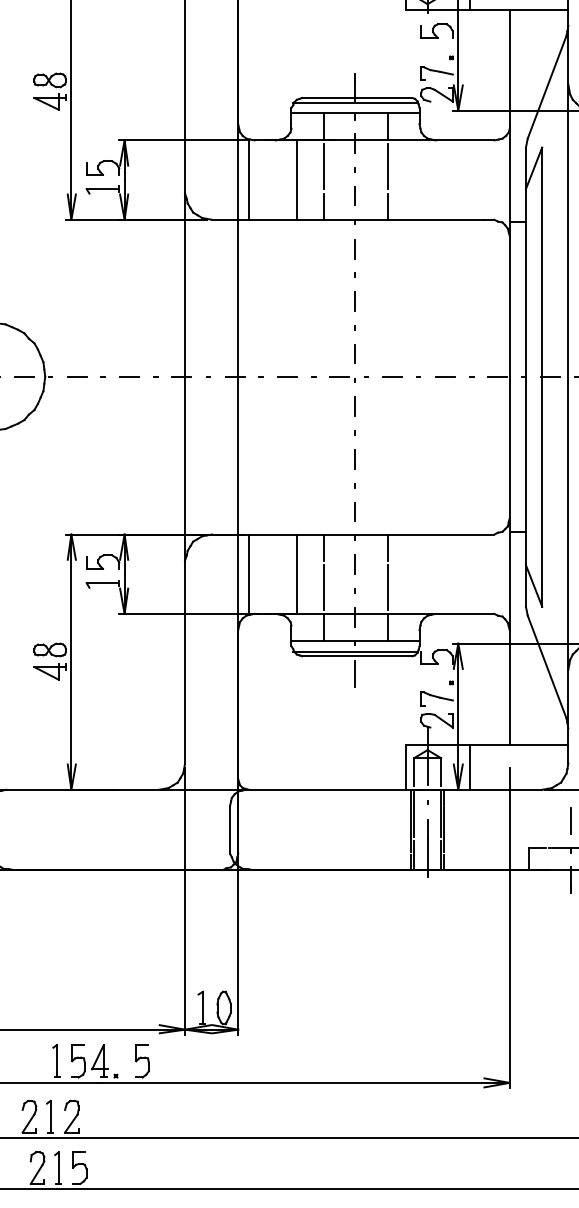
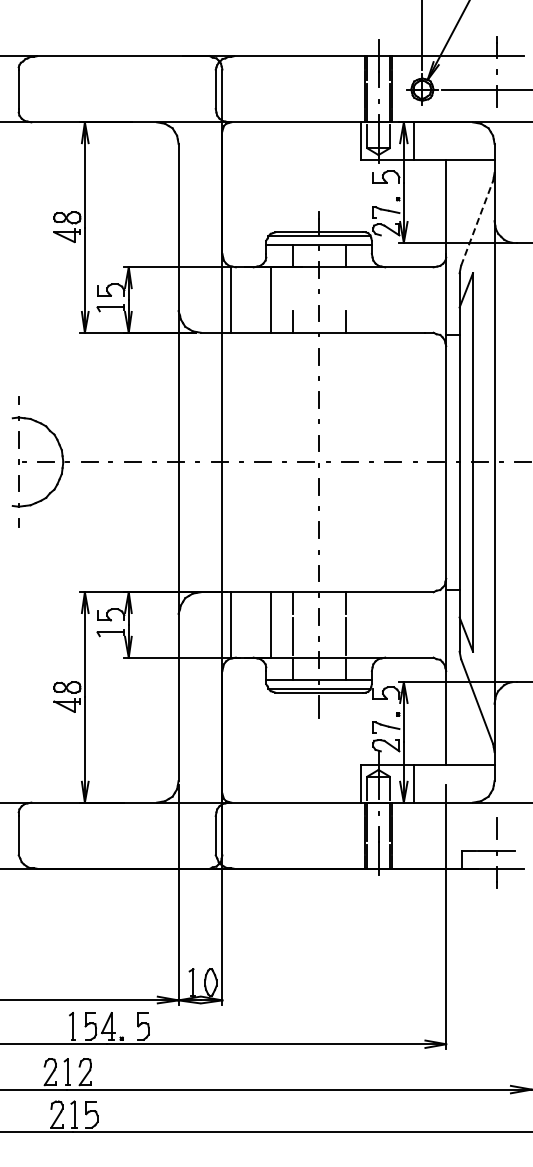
line: (547, 87) -> (477, 223), solid -> dashed
line: (324, 166) -> (293, 288), removed
line: (387, 166) -> (345, 288), removed

